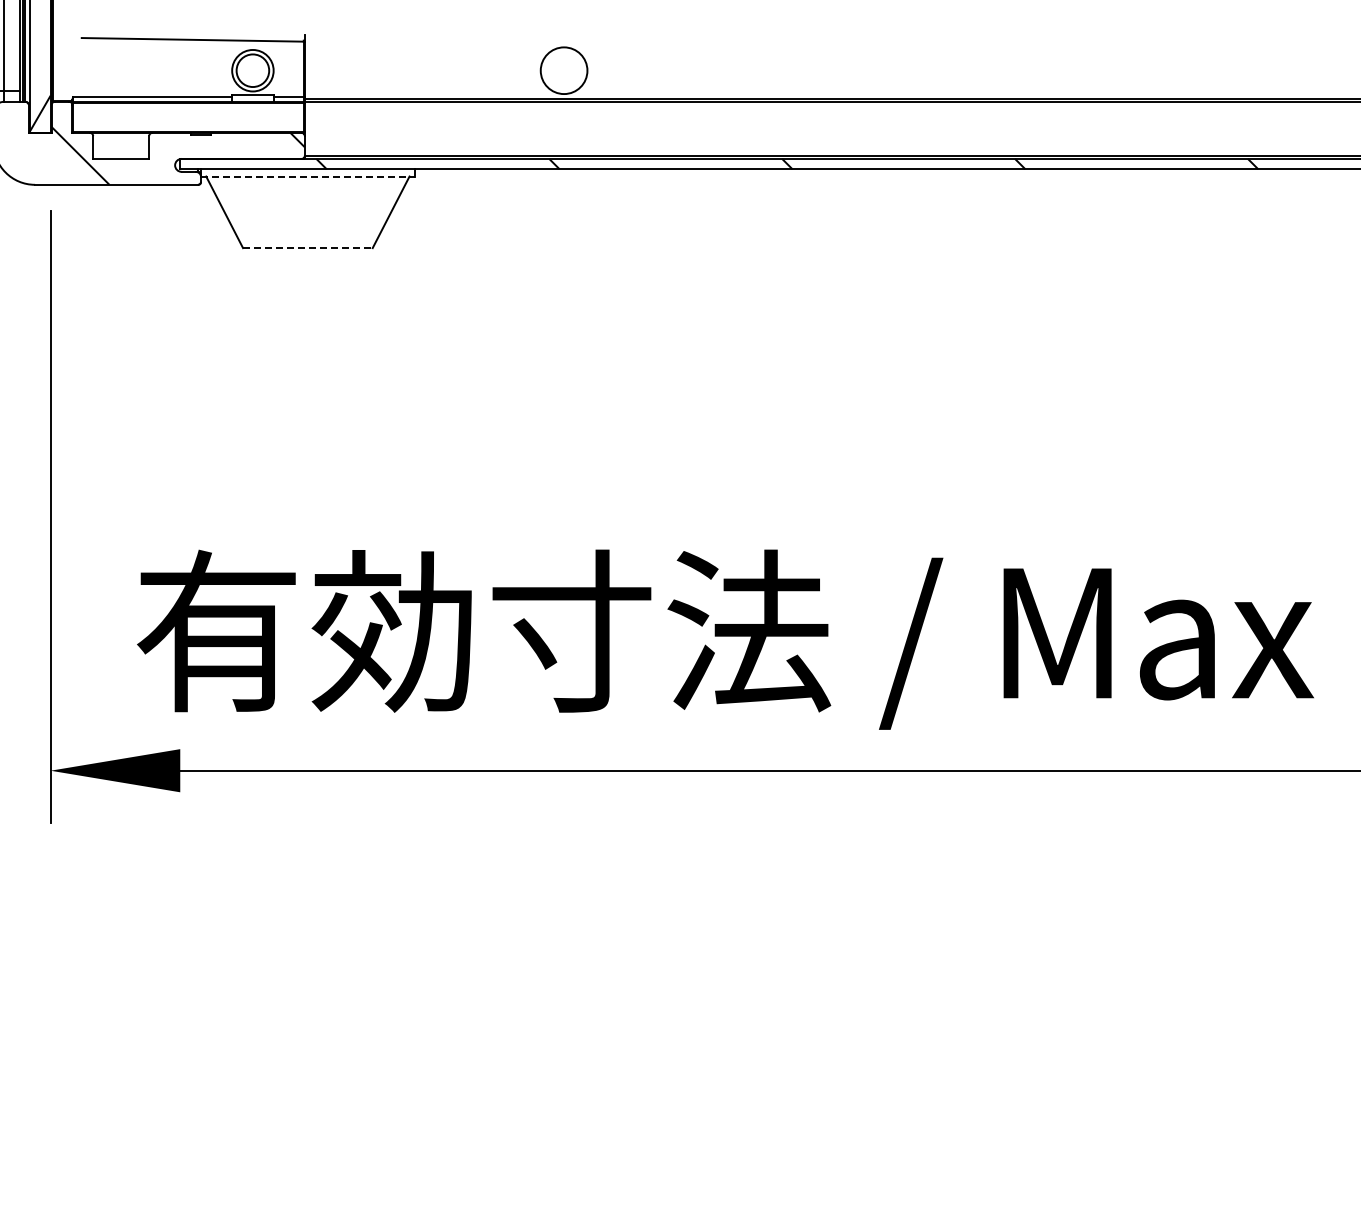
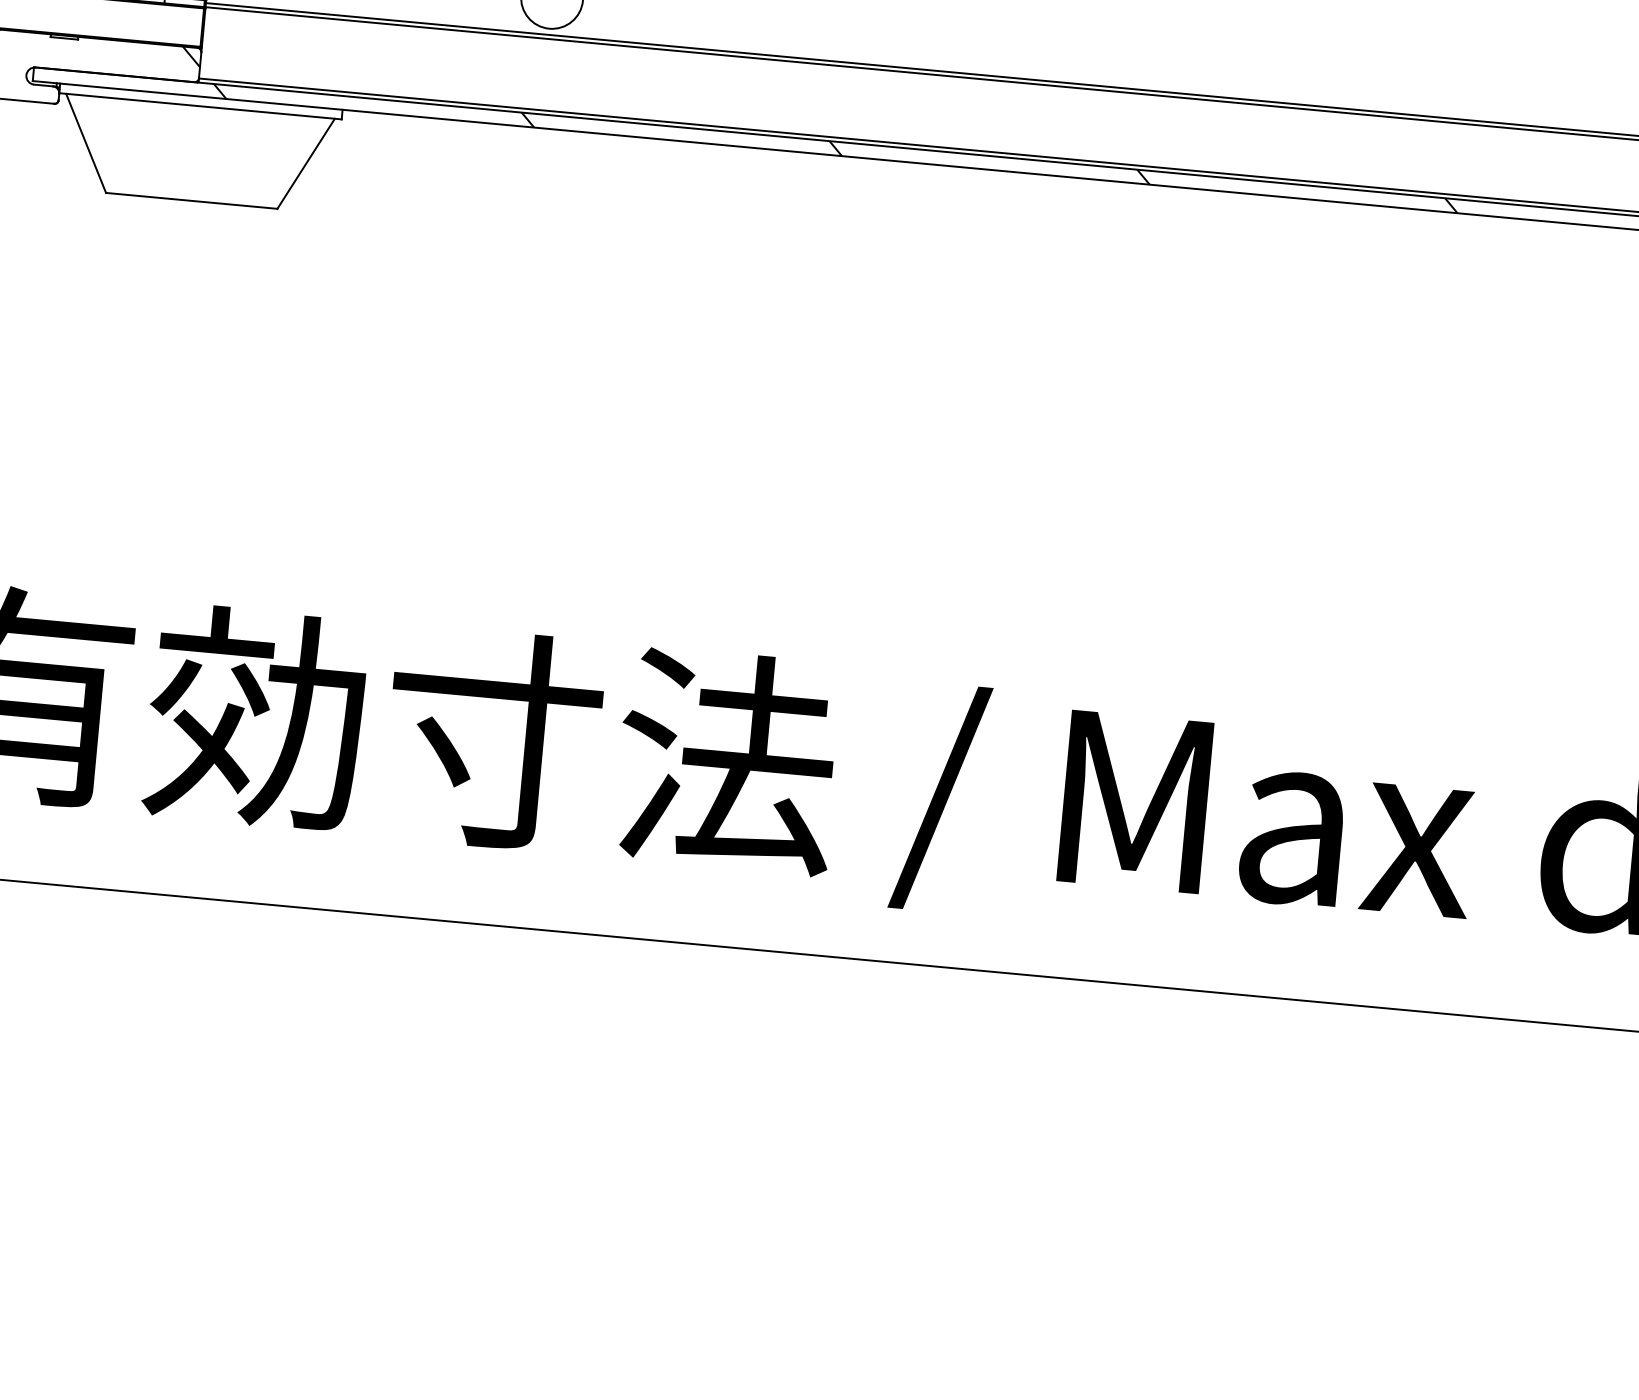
line: (307, 176) -> (200, 106), dashed -> solid
line: (307, 248) -> (191, 201), dashed -> solid

